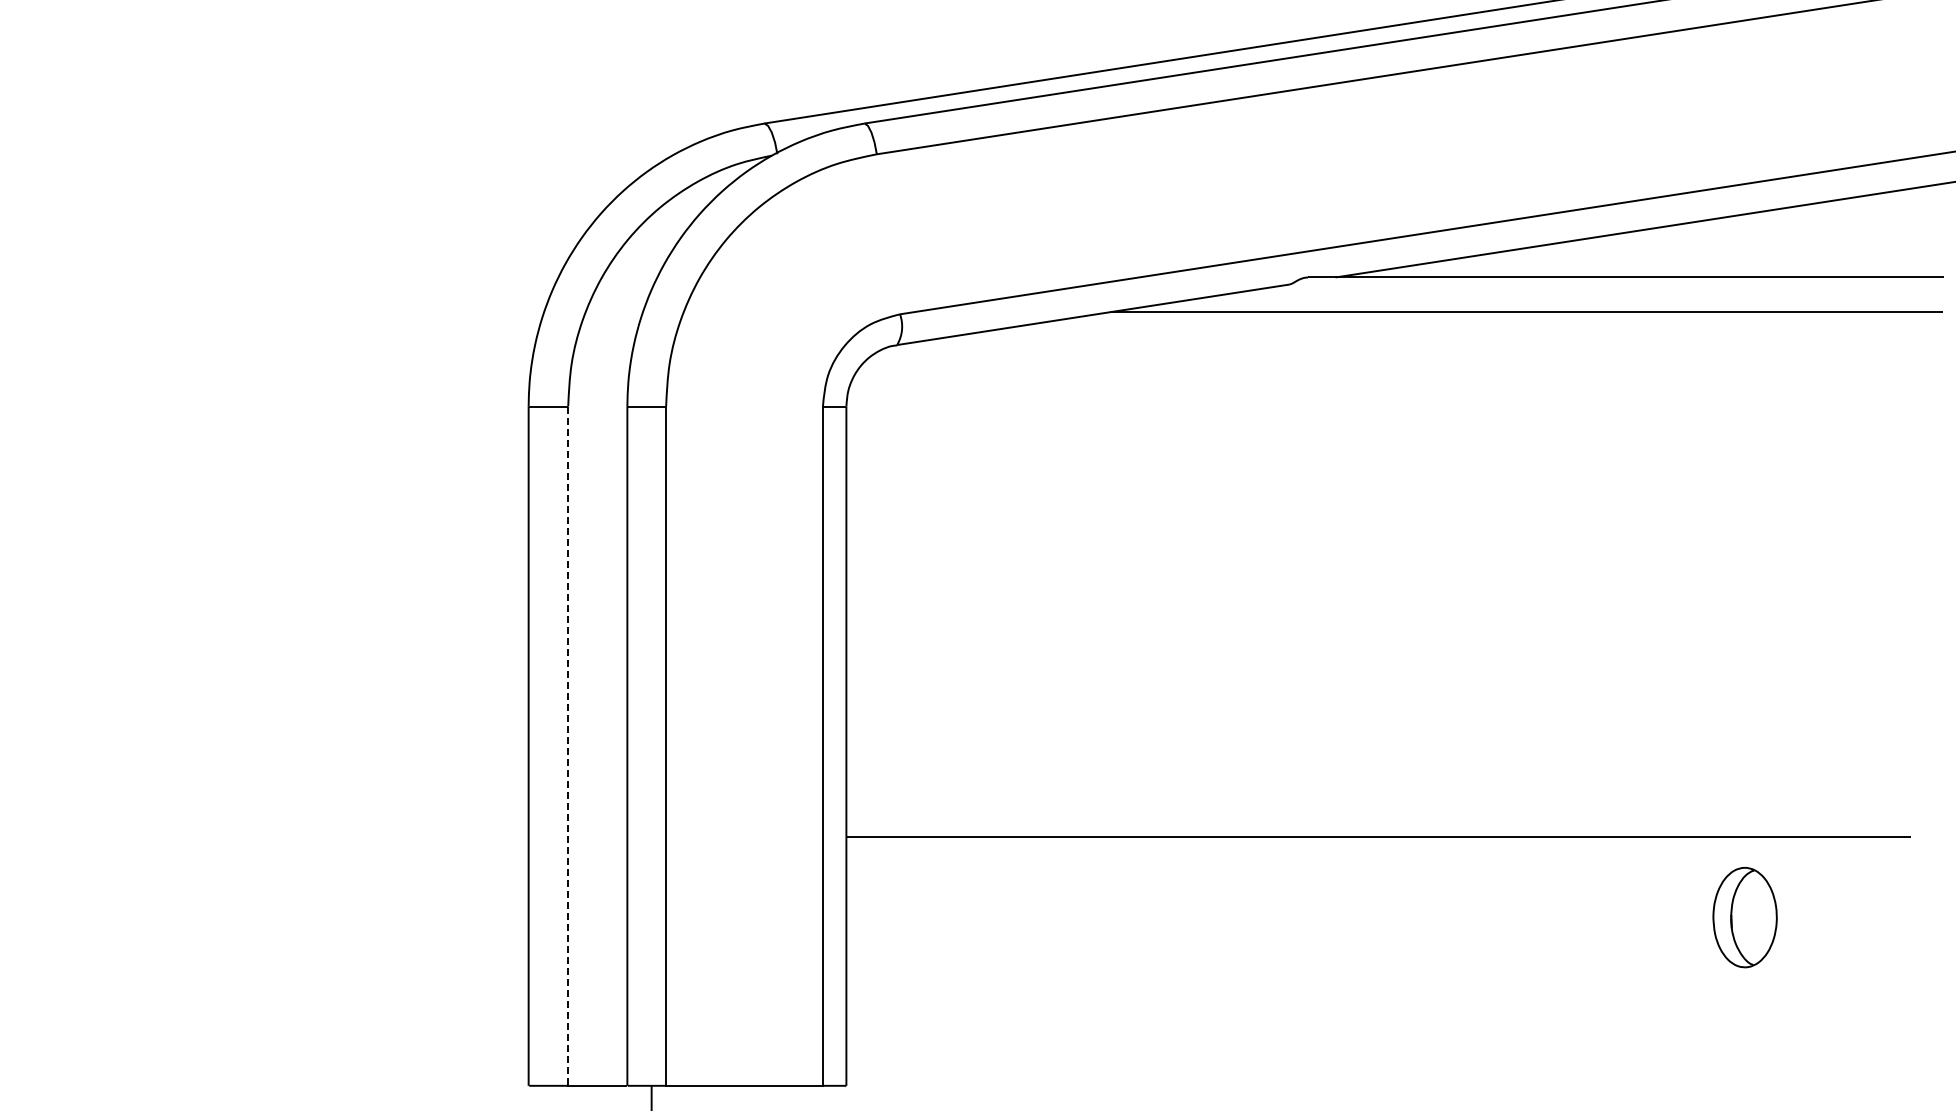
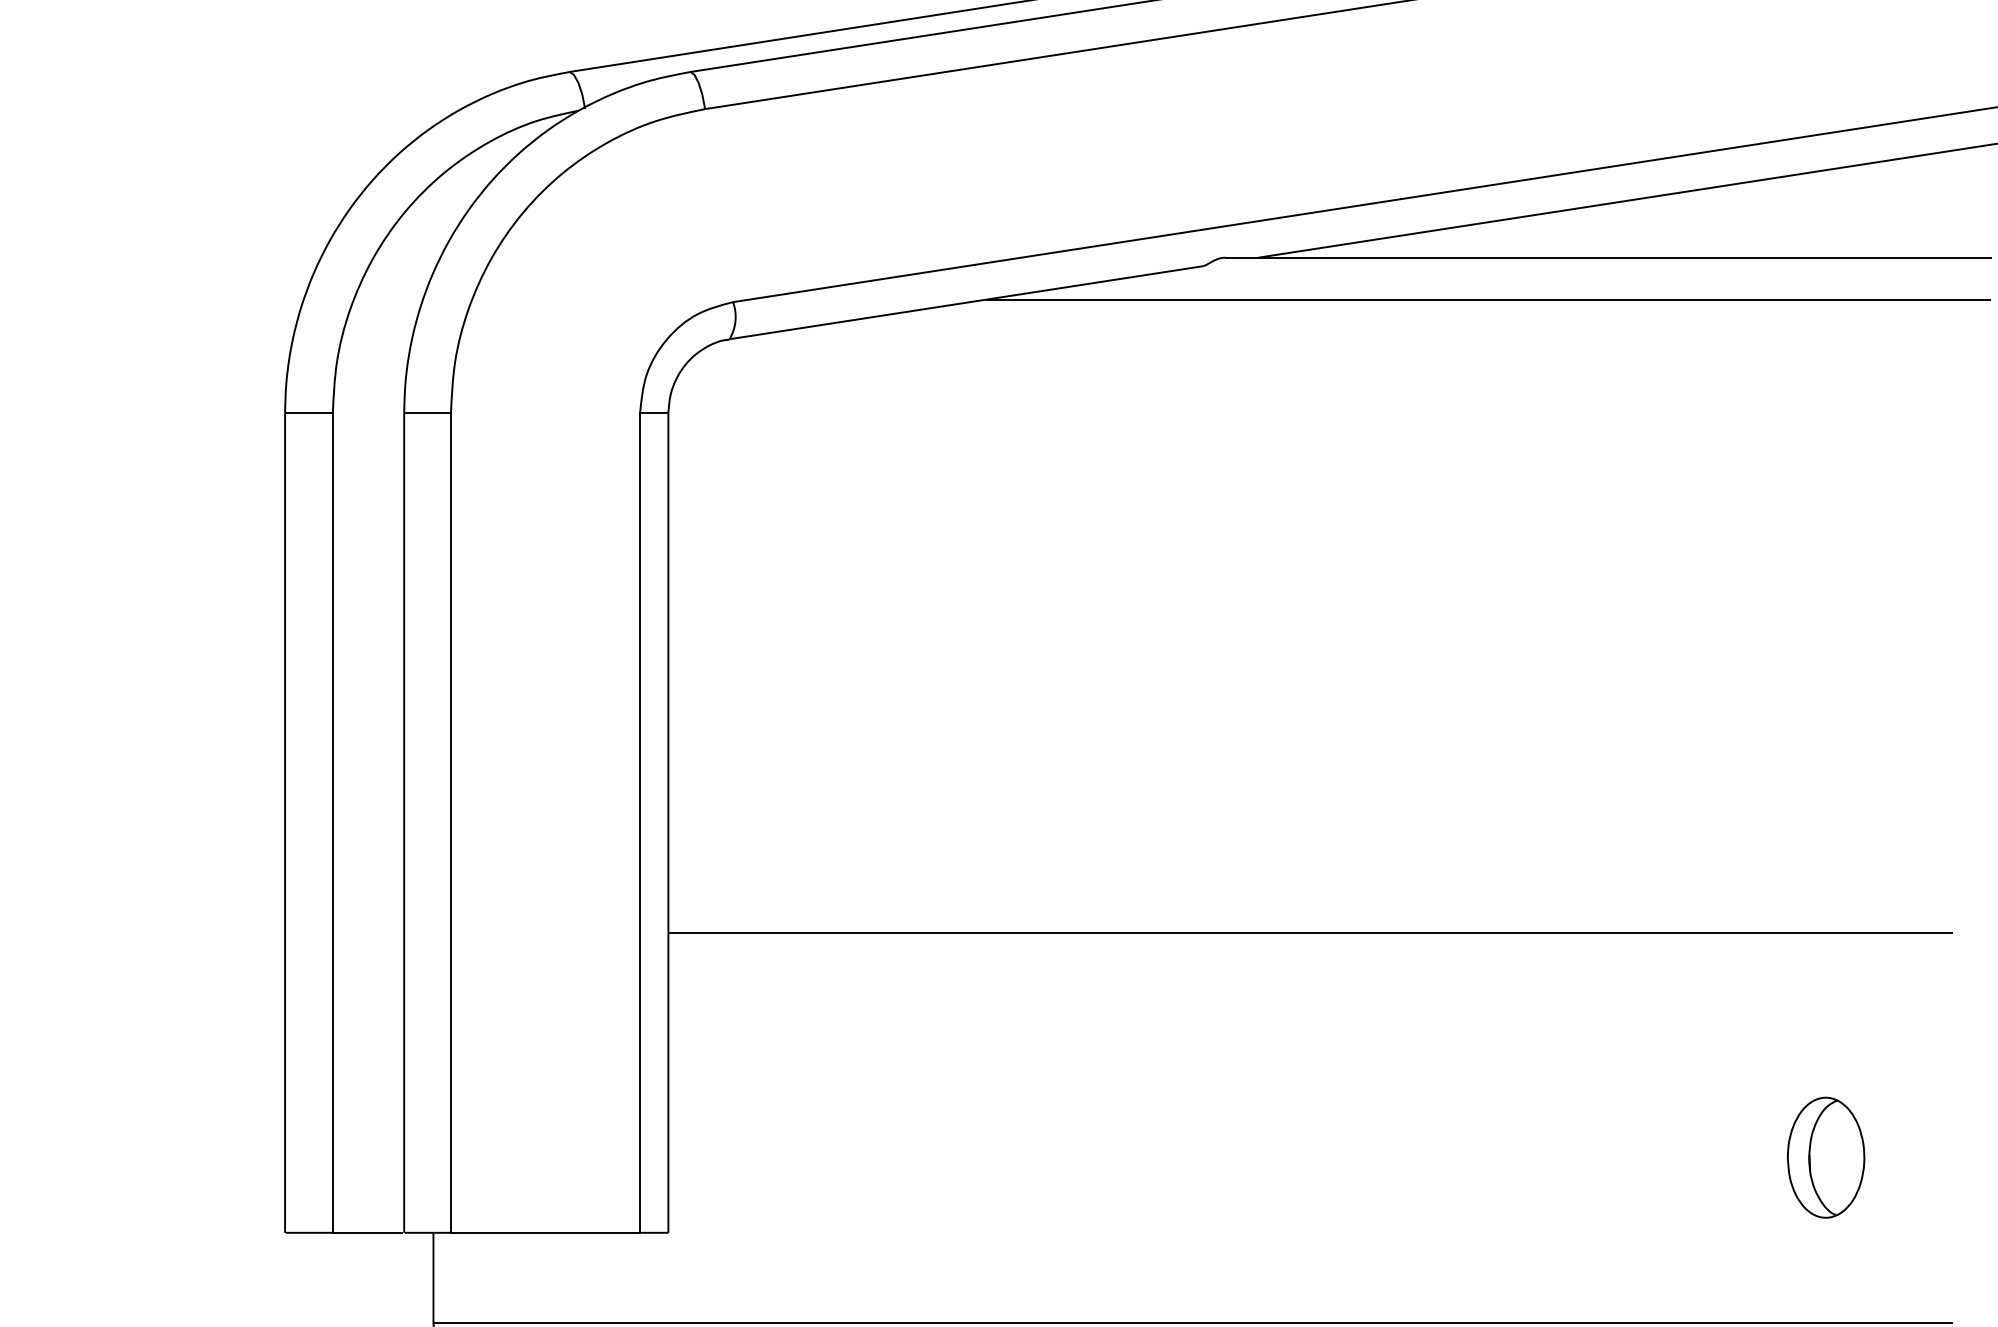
line: (568, 746) -> (333, 823), dashed -> solid
part: (1744, 917) -> (1825, 1157), moved

